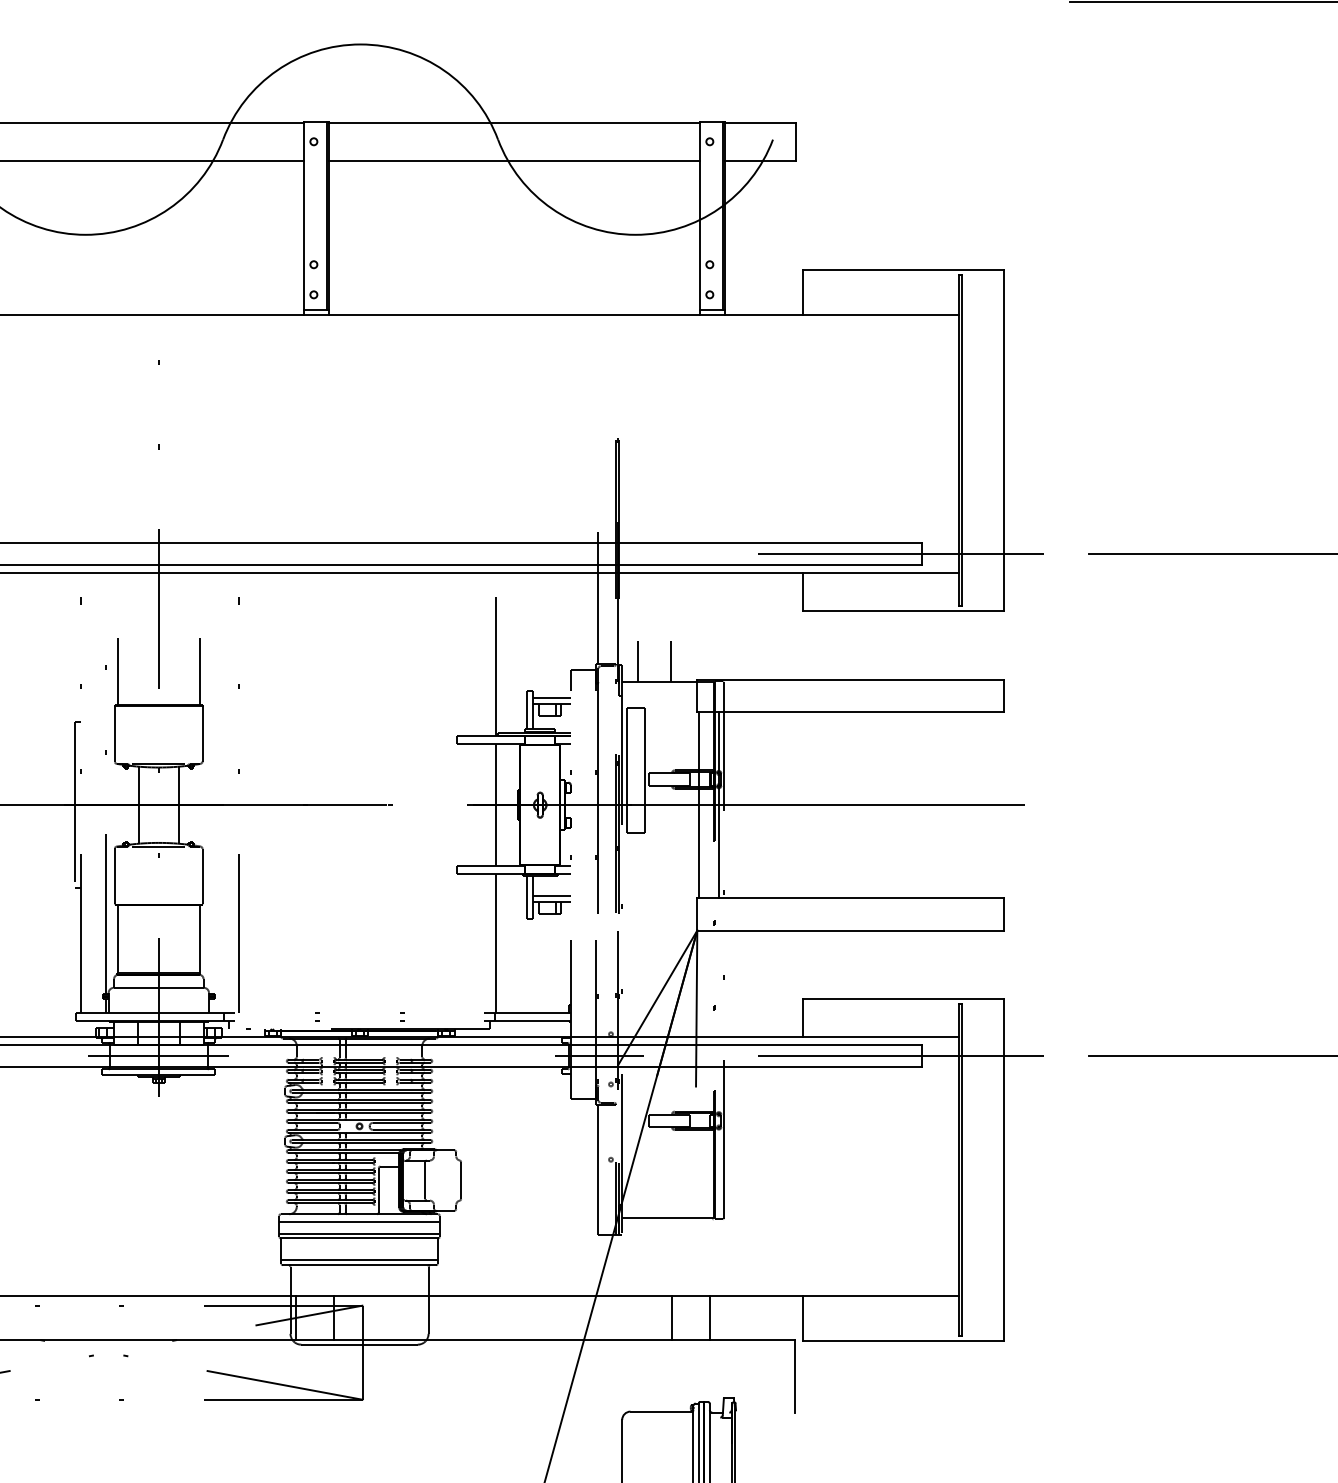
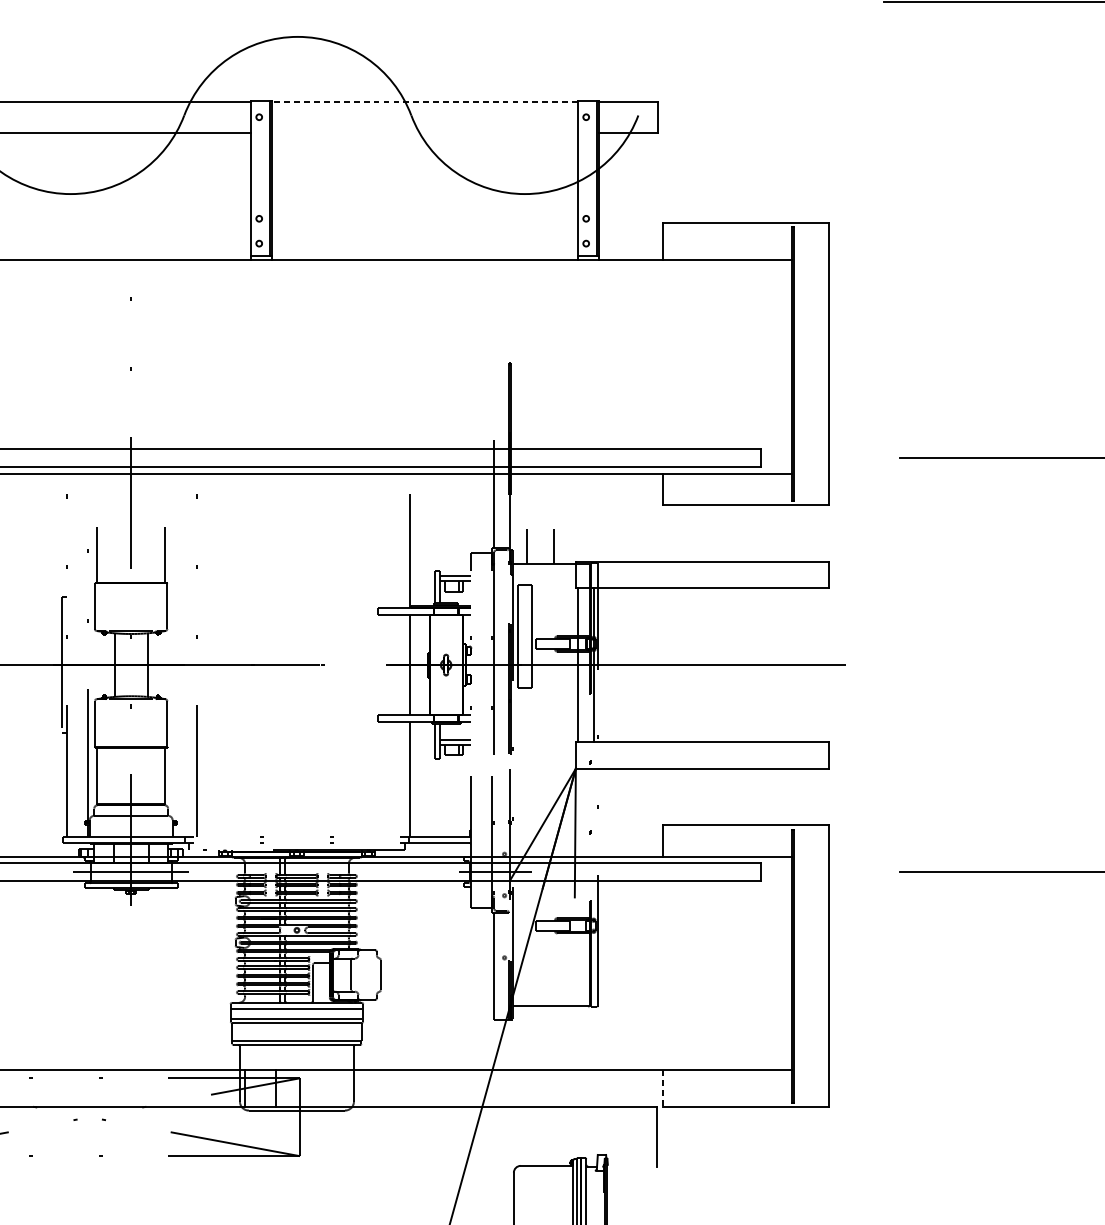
line: (513, 122) -> (424, 101), solid -> dashed
line: (513, 160) -> (424, 132), removed
line: (901, 554) -> (744, 458), removed
line: (901, 1056) -> (744, 872), removed
line: (672, 1317) -> (555, 1088), removed
line: (709, 1317) -> (585, 1088), removed
line: (802, 1318) -> (662, 1088), solid -> dashed

